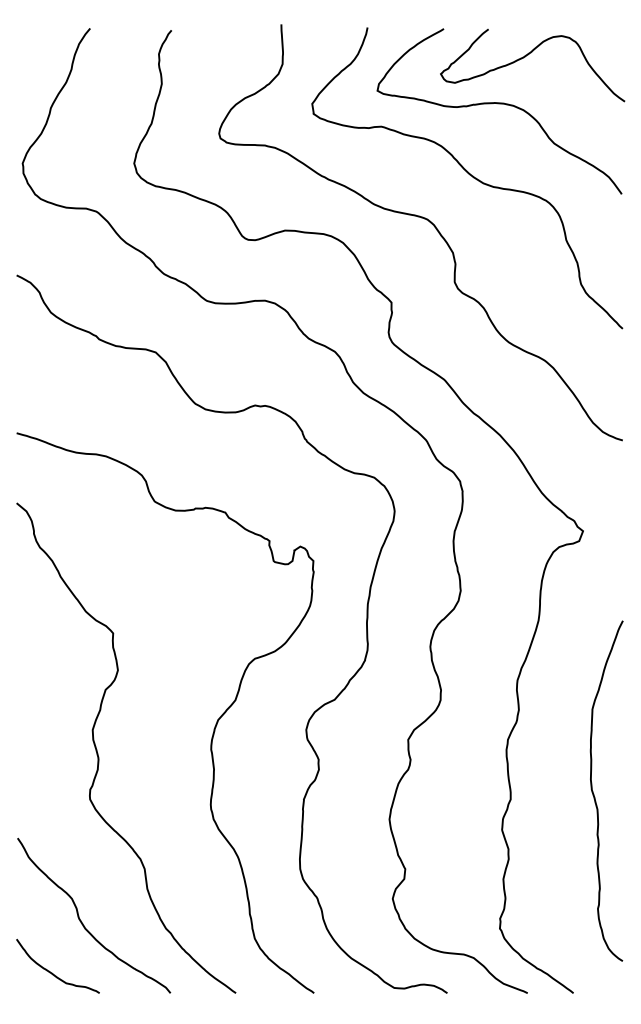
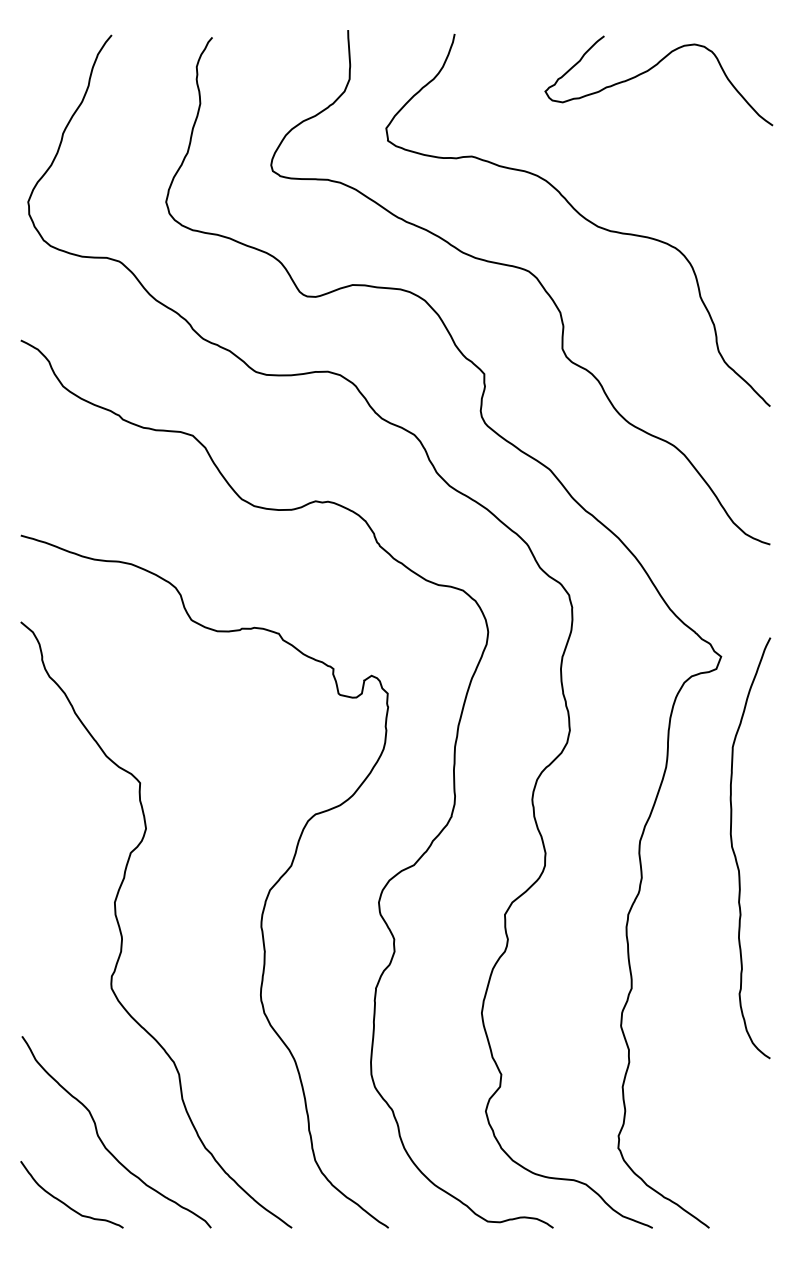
curve: (499, 104) -> (617, 129), removed
curve: (594, 794) -> (735, 852), moved

